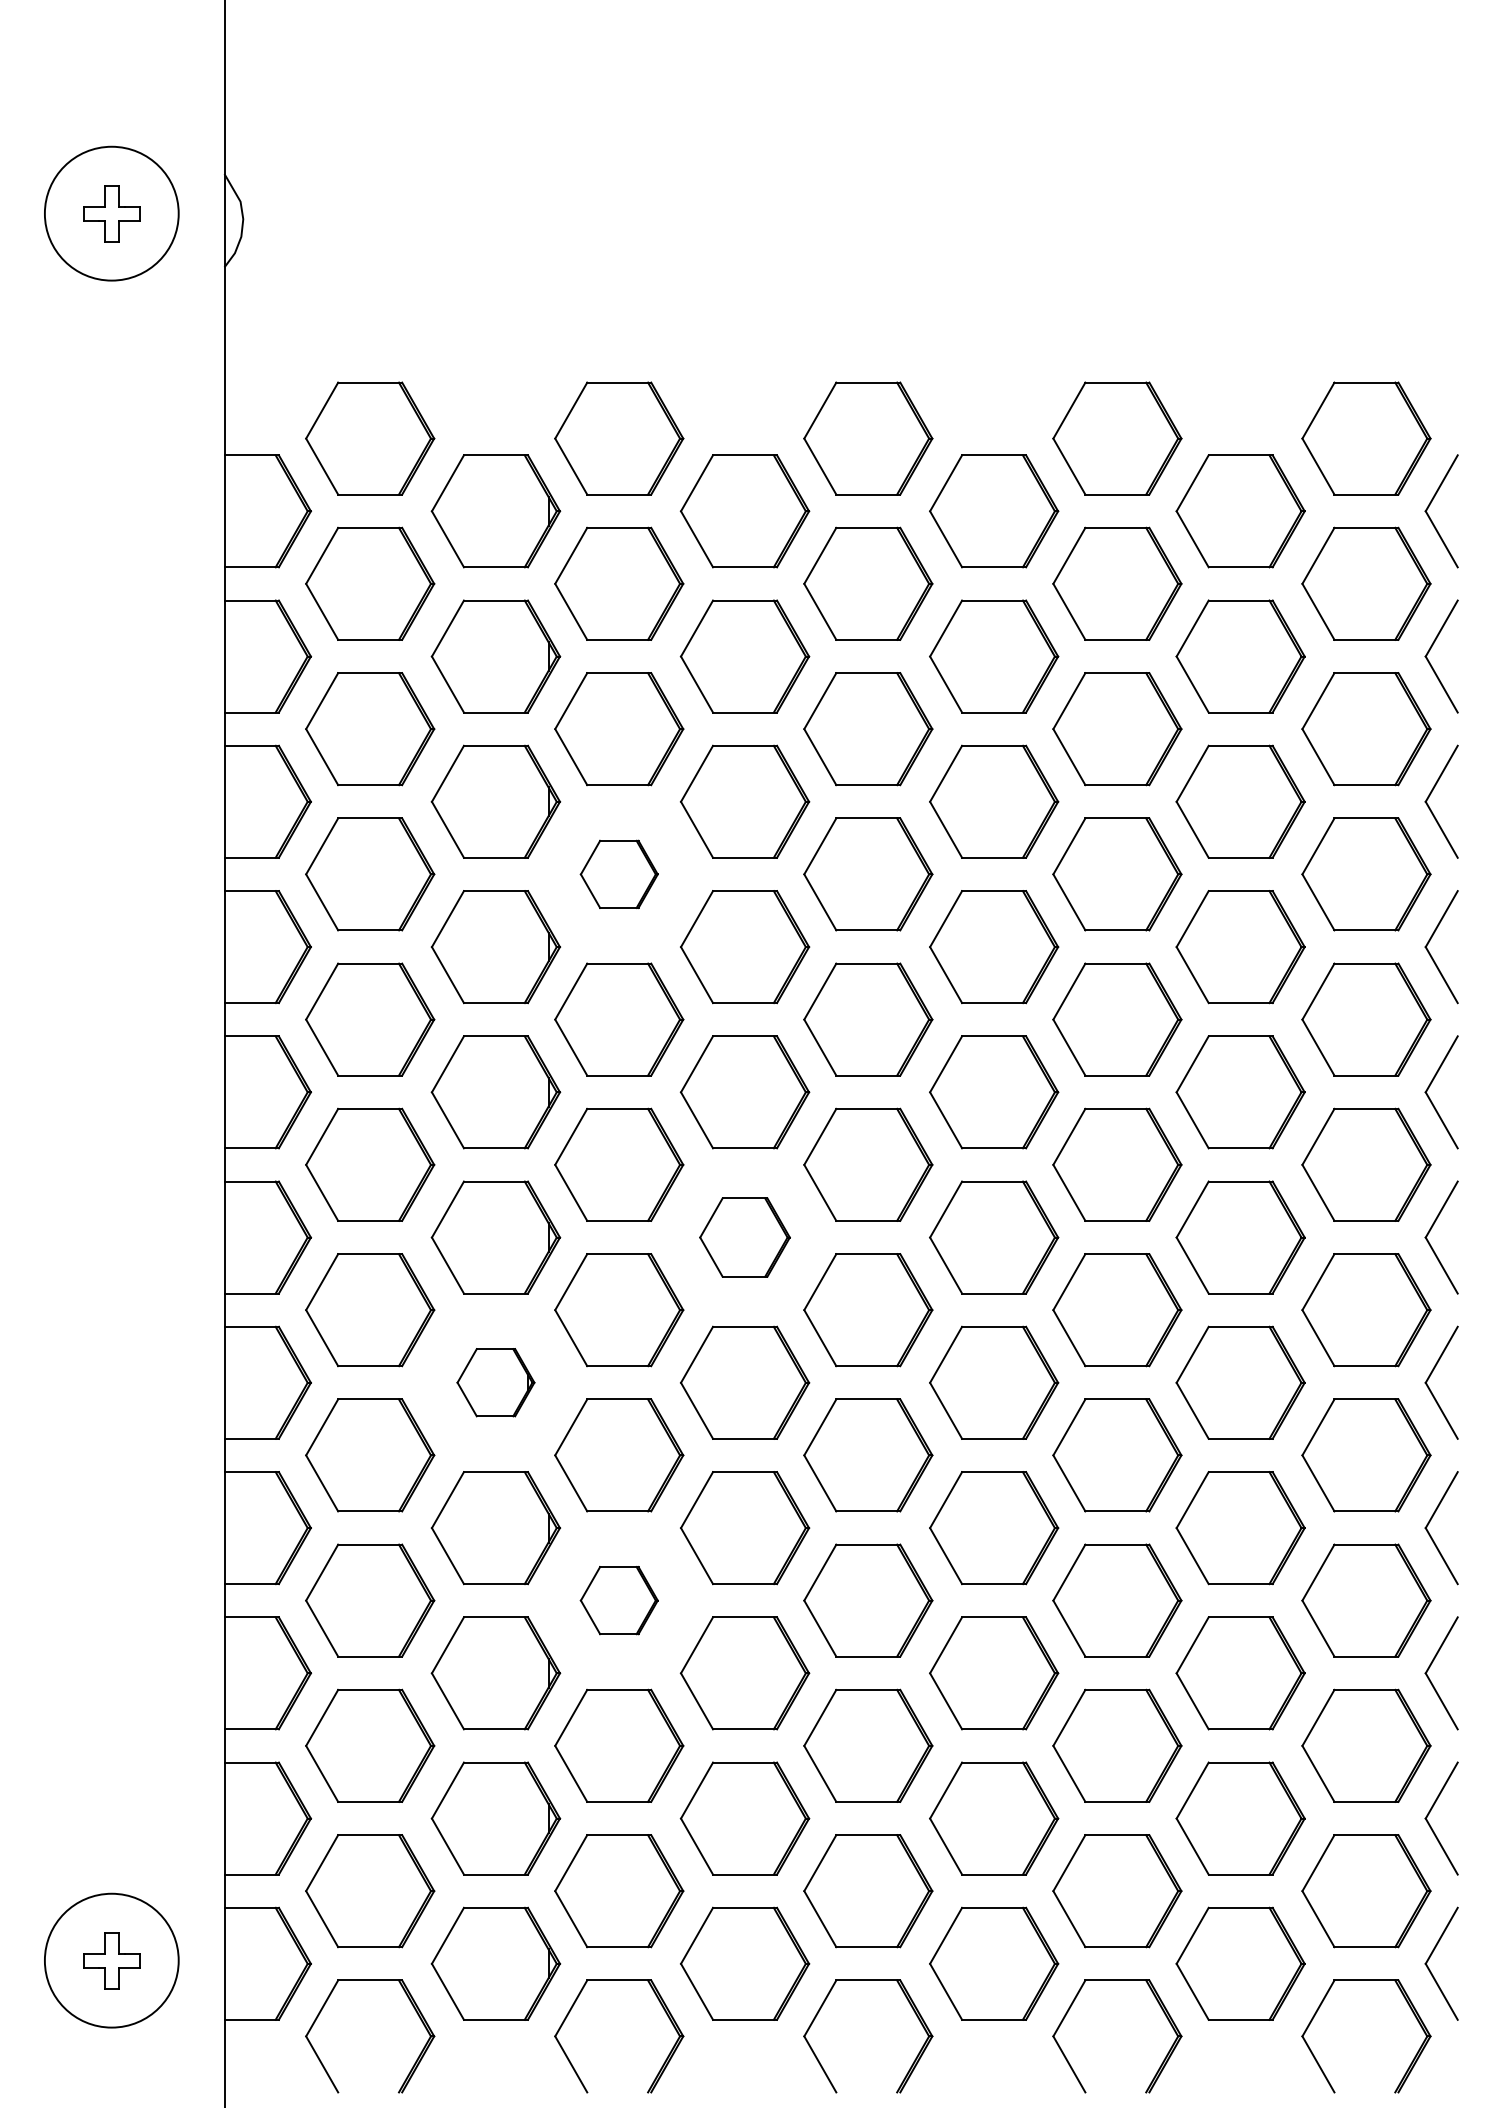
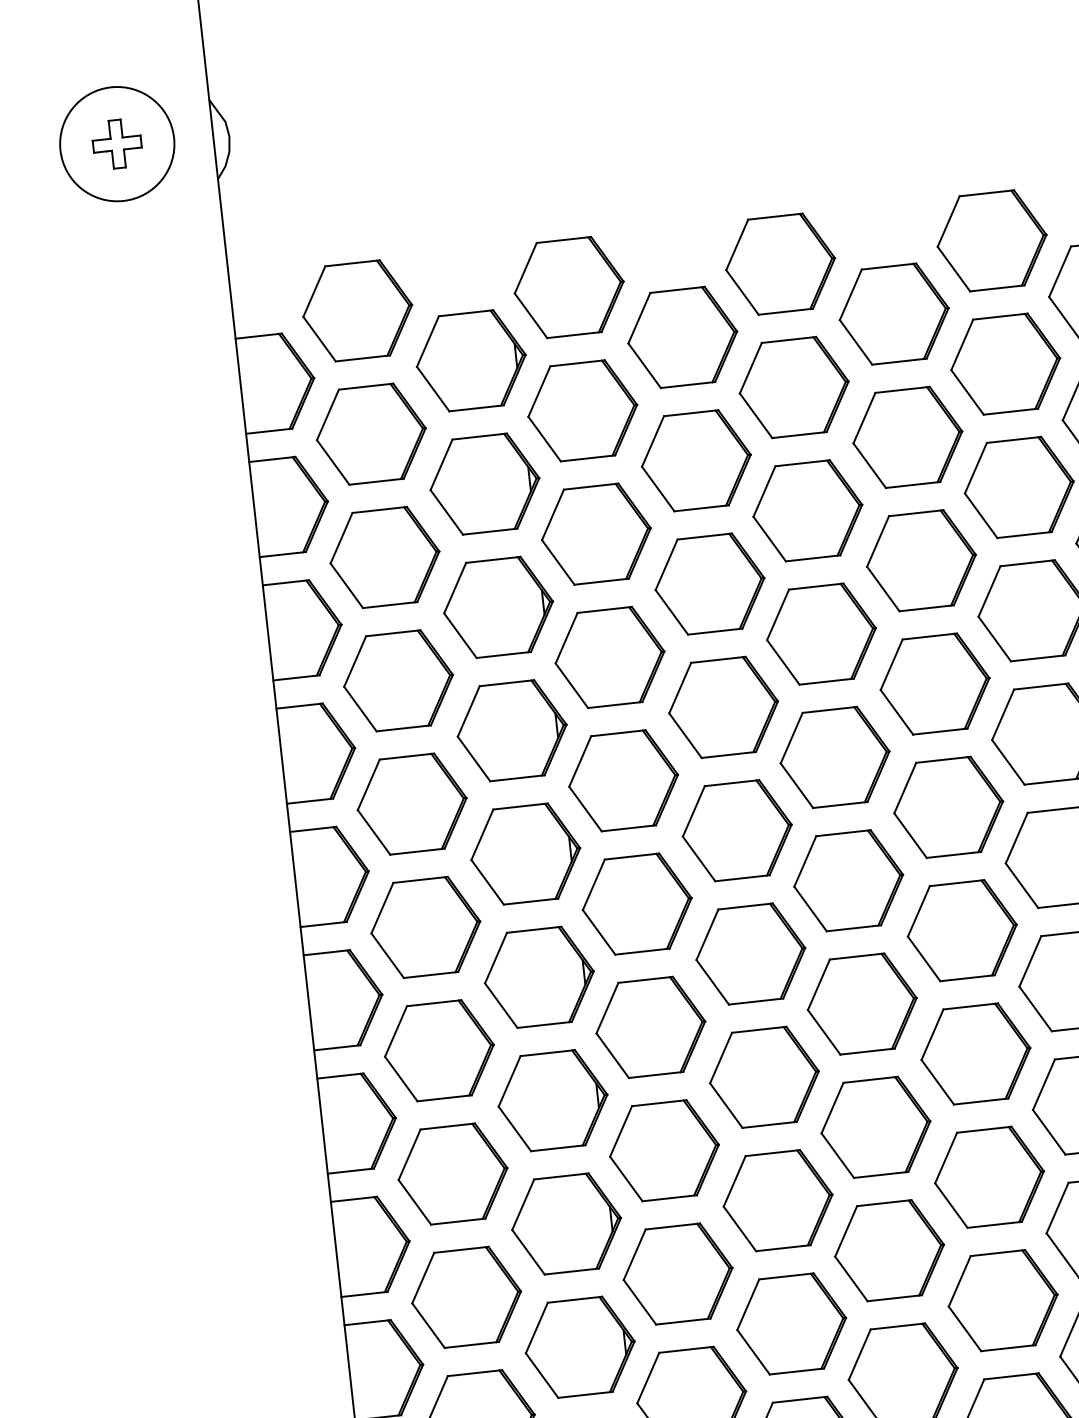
part: (619, 874) -> (610, 657), size x1.67
part: (744, 1237) -> (750, 954), size x1.43
part: (495, 1382) -> (552, 1100), size x1.67
part: (619, 1600) -> (678, 1273), size x1.67

